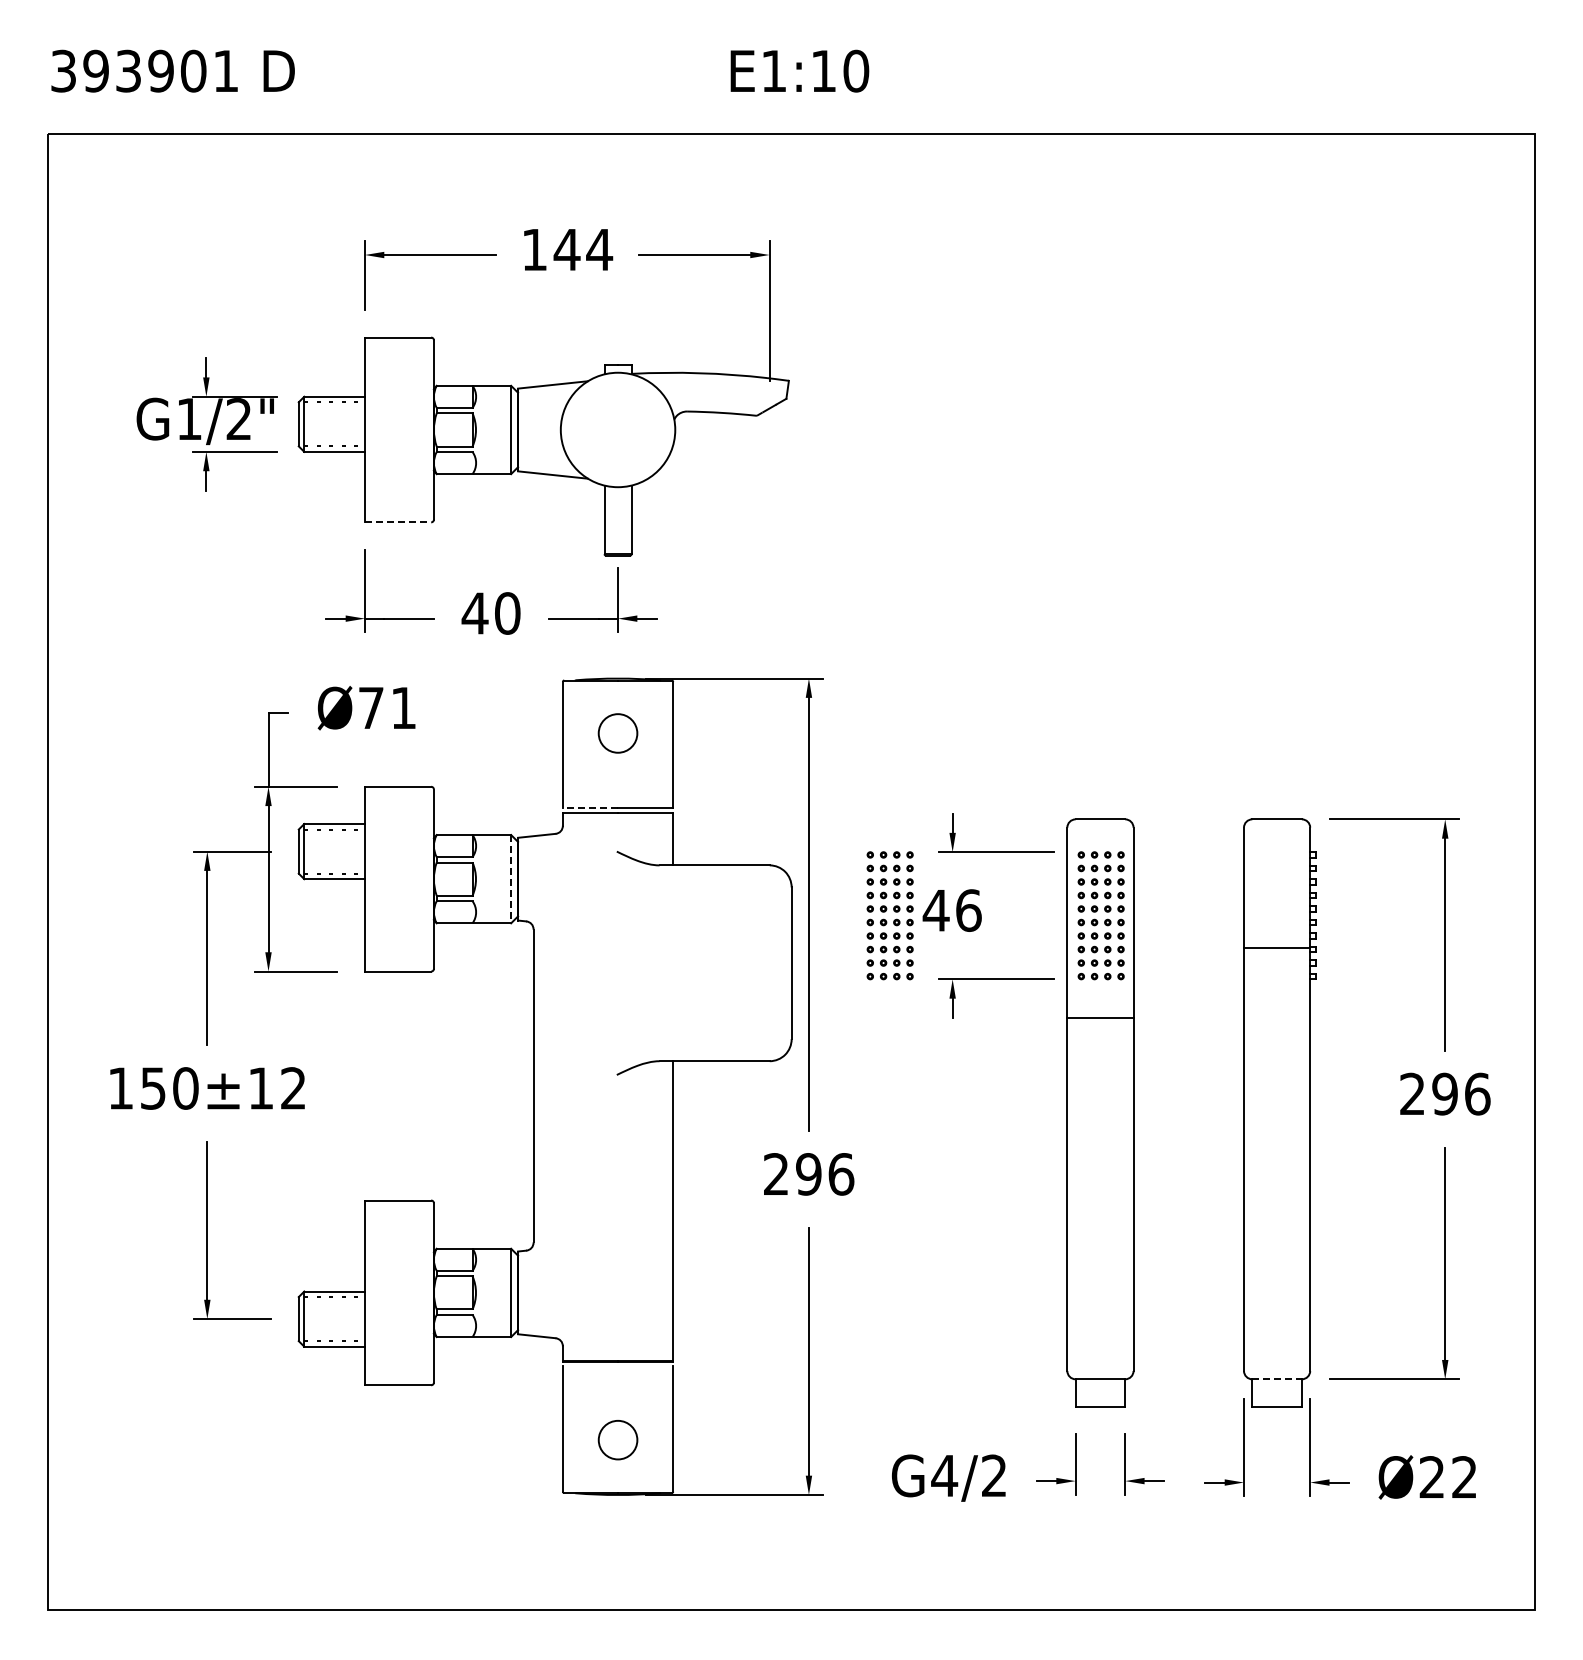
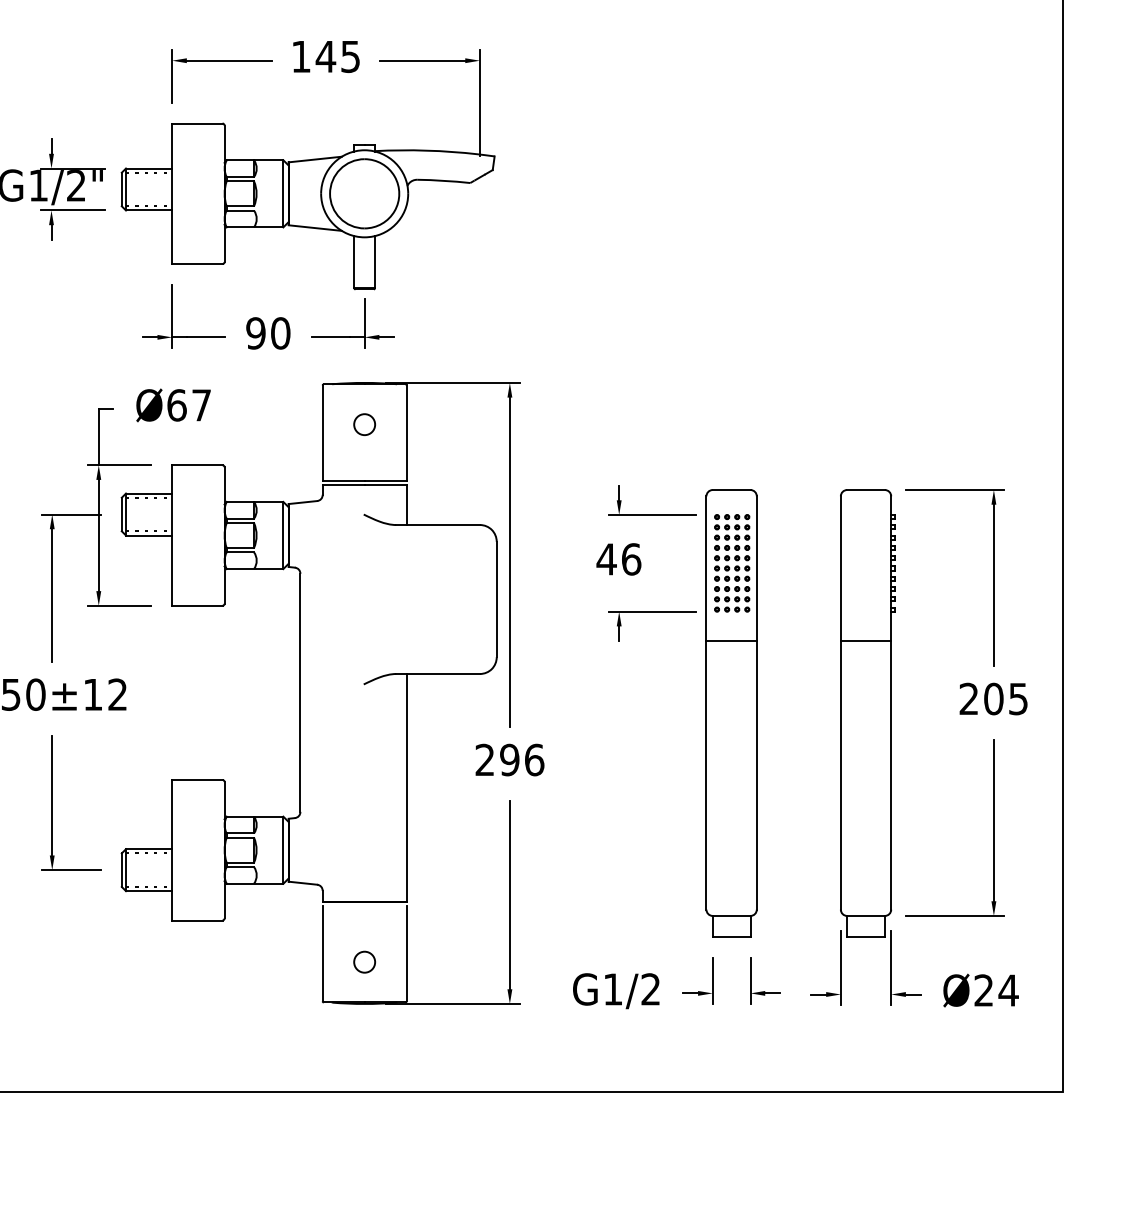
text: (599, 250) -> (350, 57), 144 -> 145
part: (617, 429) -> (364, 193), added
line: (398, 522) -> (197, 264), dashed -> solid
text: (474, 613) -> (255, 333), 40 -> 90
text: (386, 707) -> (188, 404), Ø71 -> Ø67
circle: (617, 733) -> (364, 424), size x0.71
line: (590, 807) -> (343, 480), dashed -> solid
line: (511, 879) -> (283, 535), dashed -> solid
part: (889, 915) -> (571, 563), removed
line: (1277, 947) -> (866, 640), moved
text: (1461, 1093) -> (1006, 698), 296 -> 205
line: (1277, 1379) -> (866, 916), dashed -> solid
circle: (617, 1439) -> (364, 961), size x0.71
text: (944, 1475) -> (613, 989), G4/2 -> G1/2
text: (1464, 1476) -> (1008, 989), Ø22 -> Ø24

